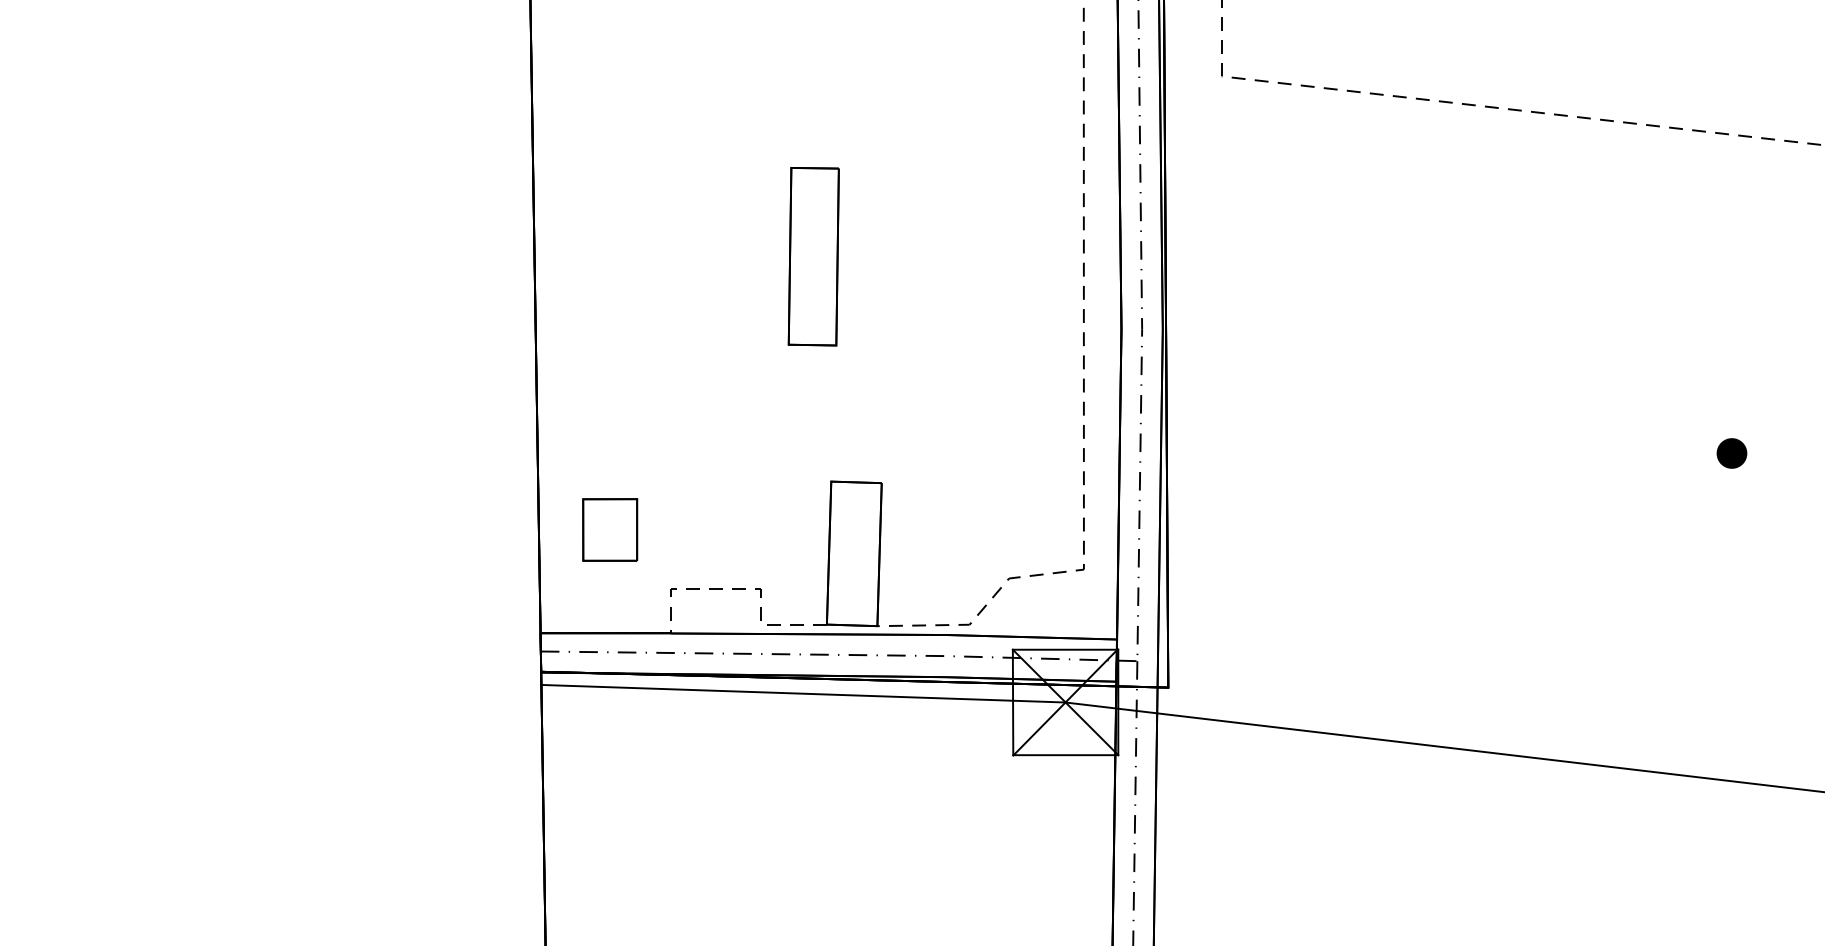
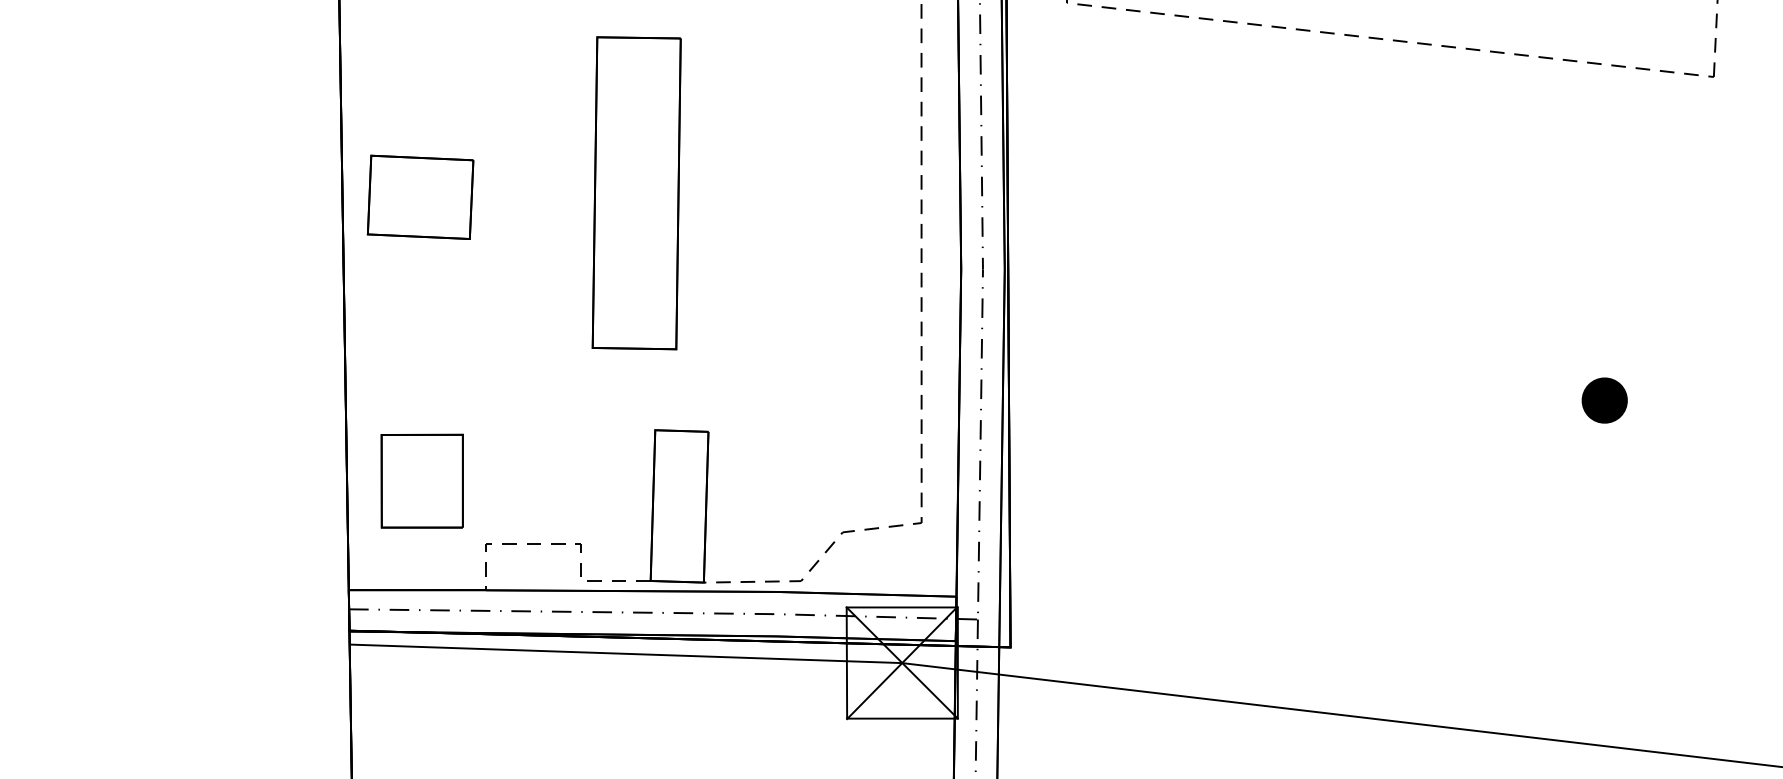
part: (813, 256) -> (636, 192), size x1.67
part: (608, 260) -> (420, 197), added
part: (1731, 453) -> (1604, 400), size x1.43
part: (609, 529) -> (421, 480), size x1.43

